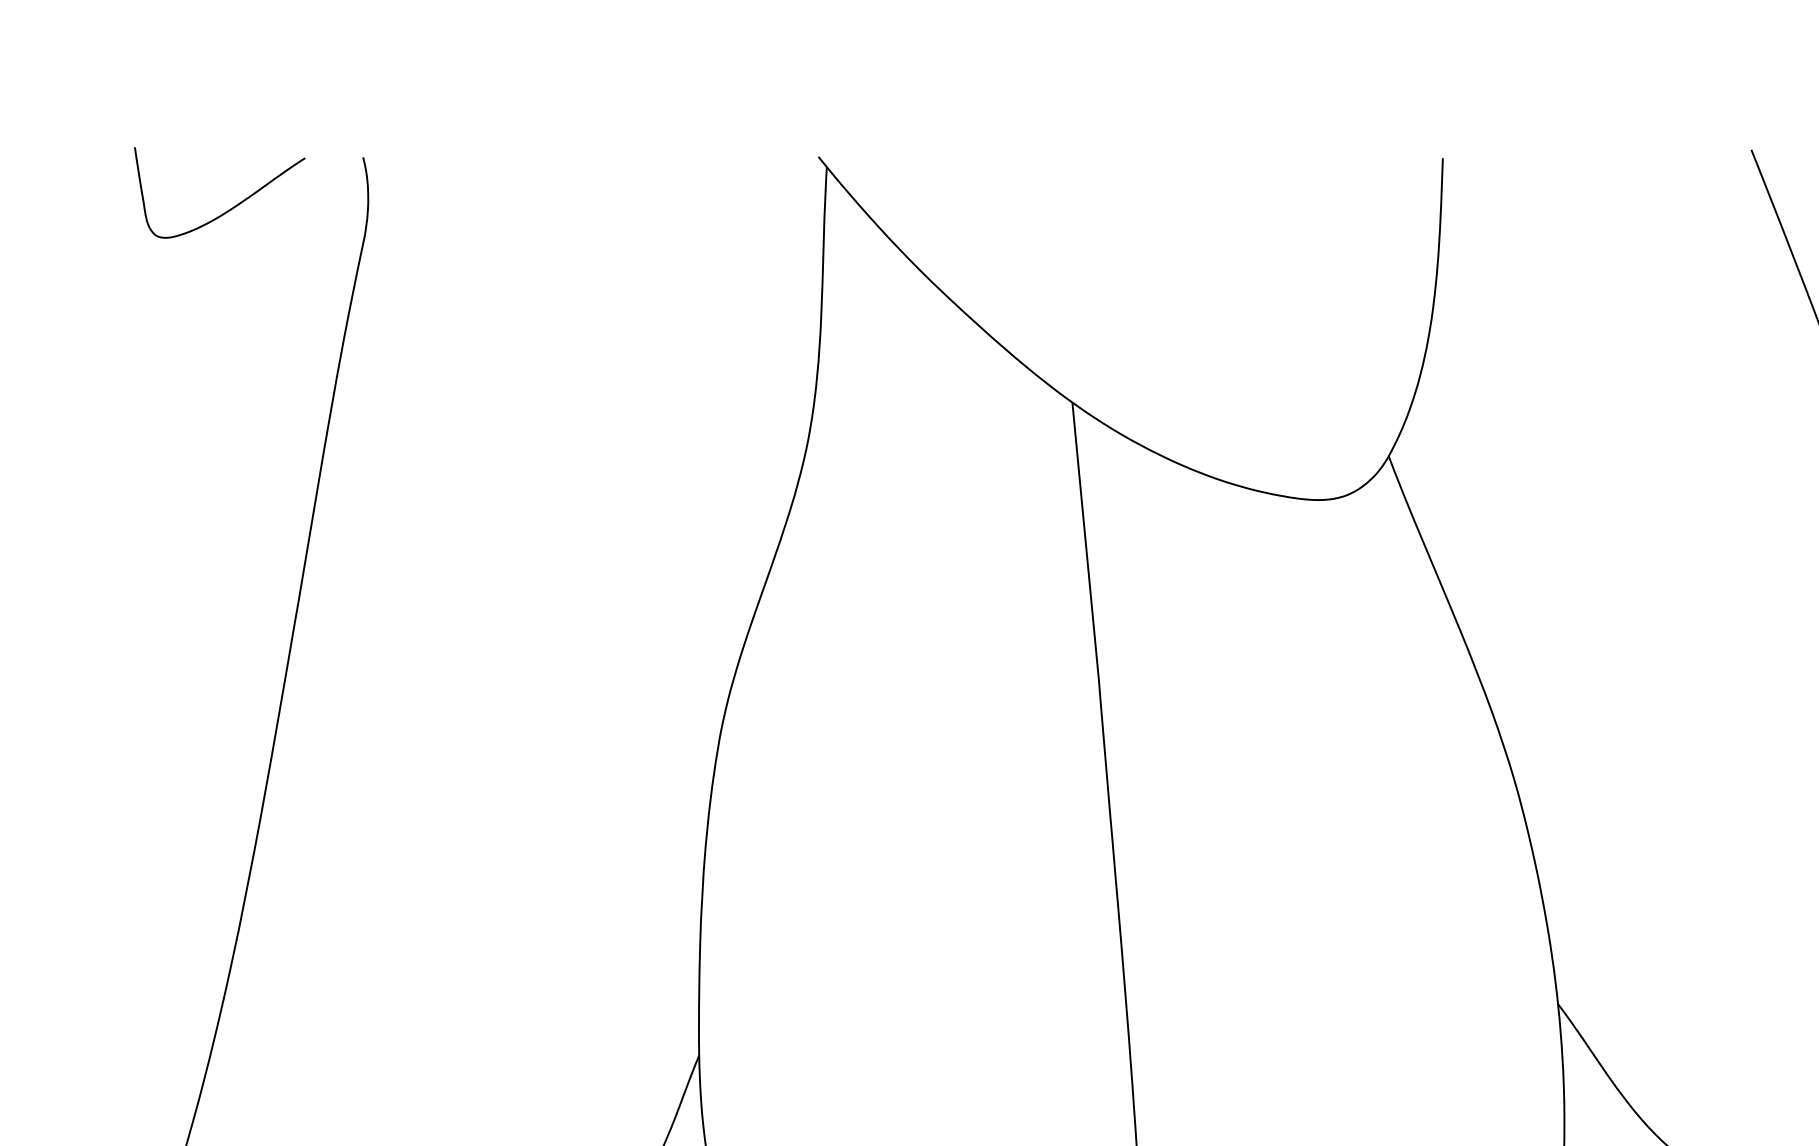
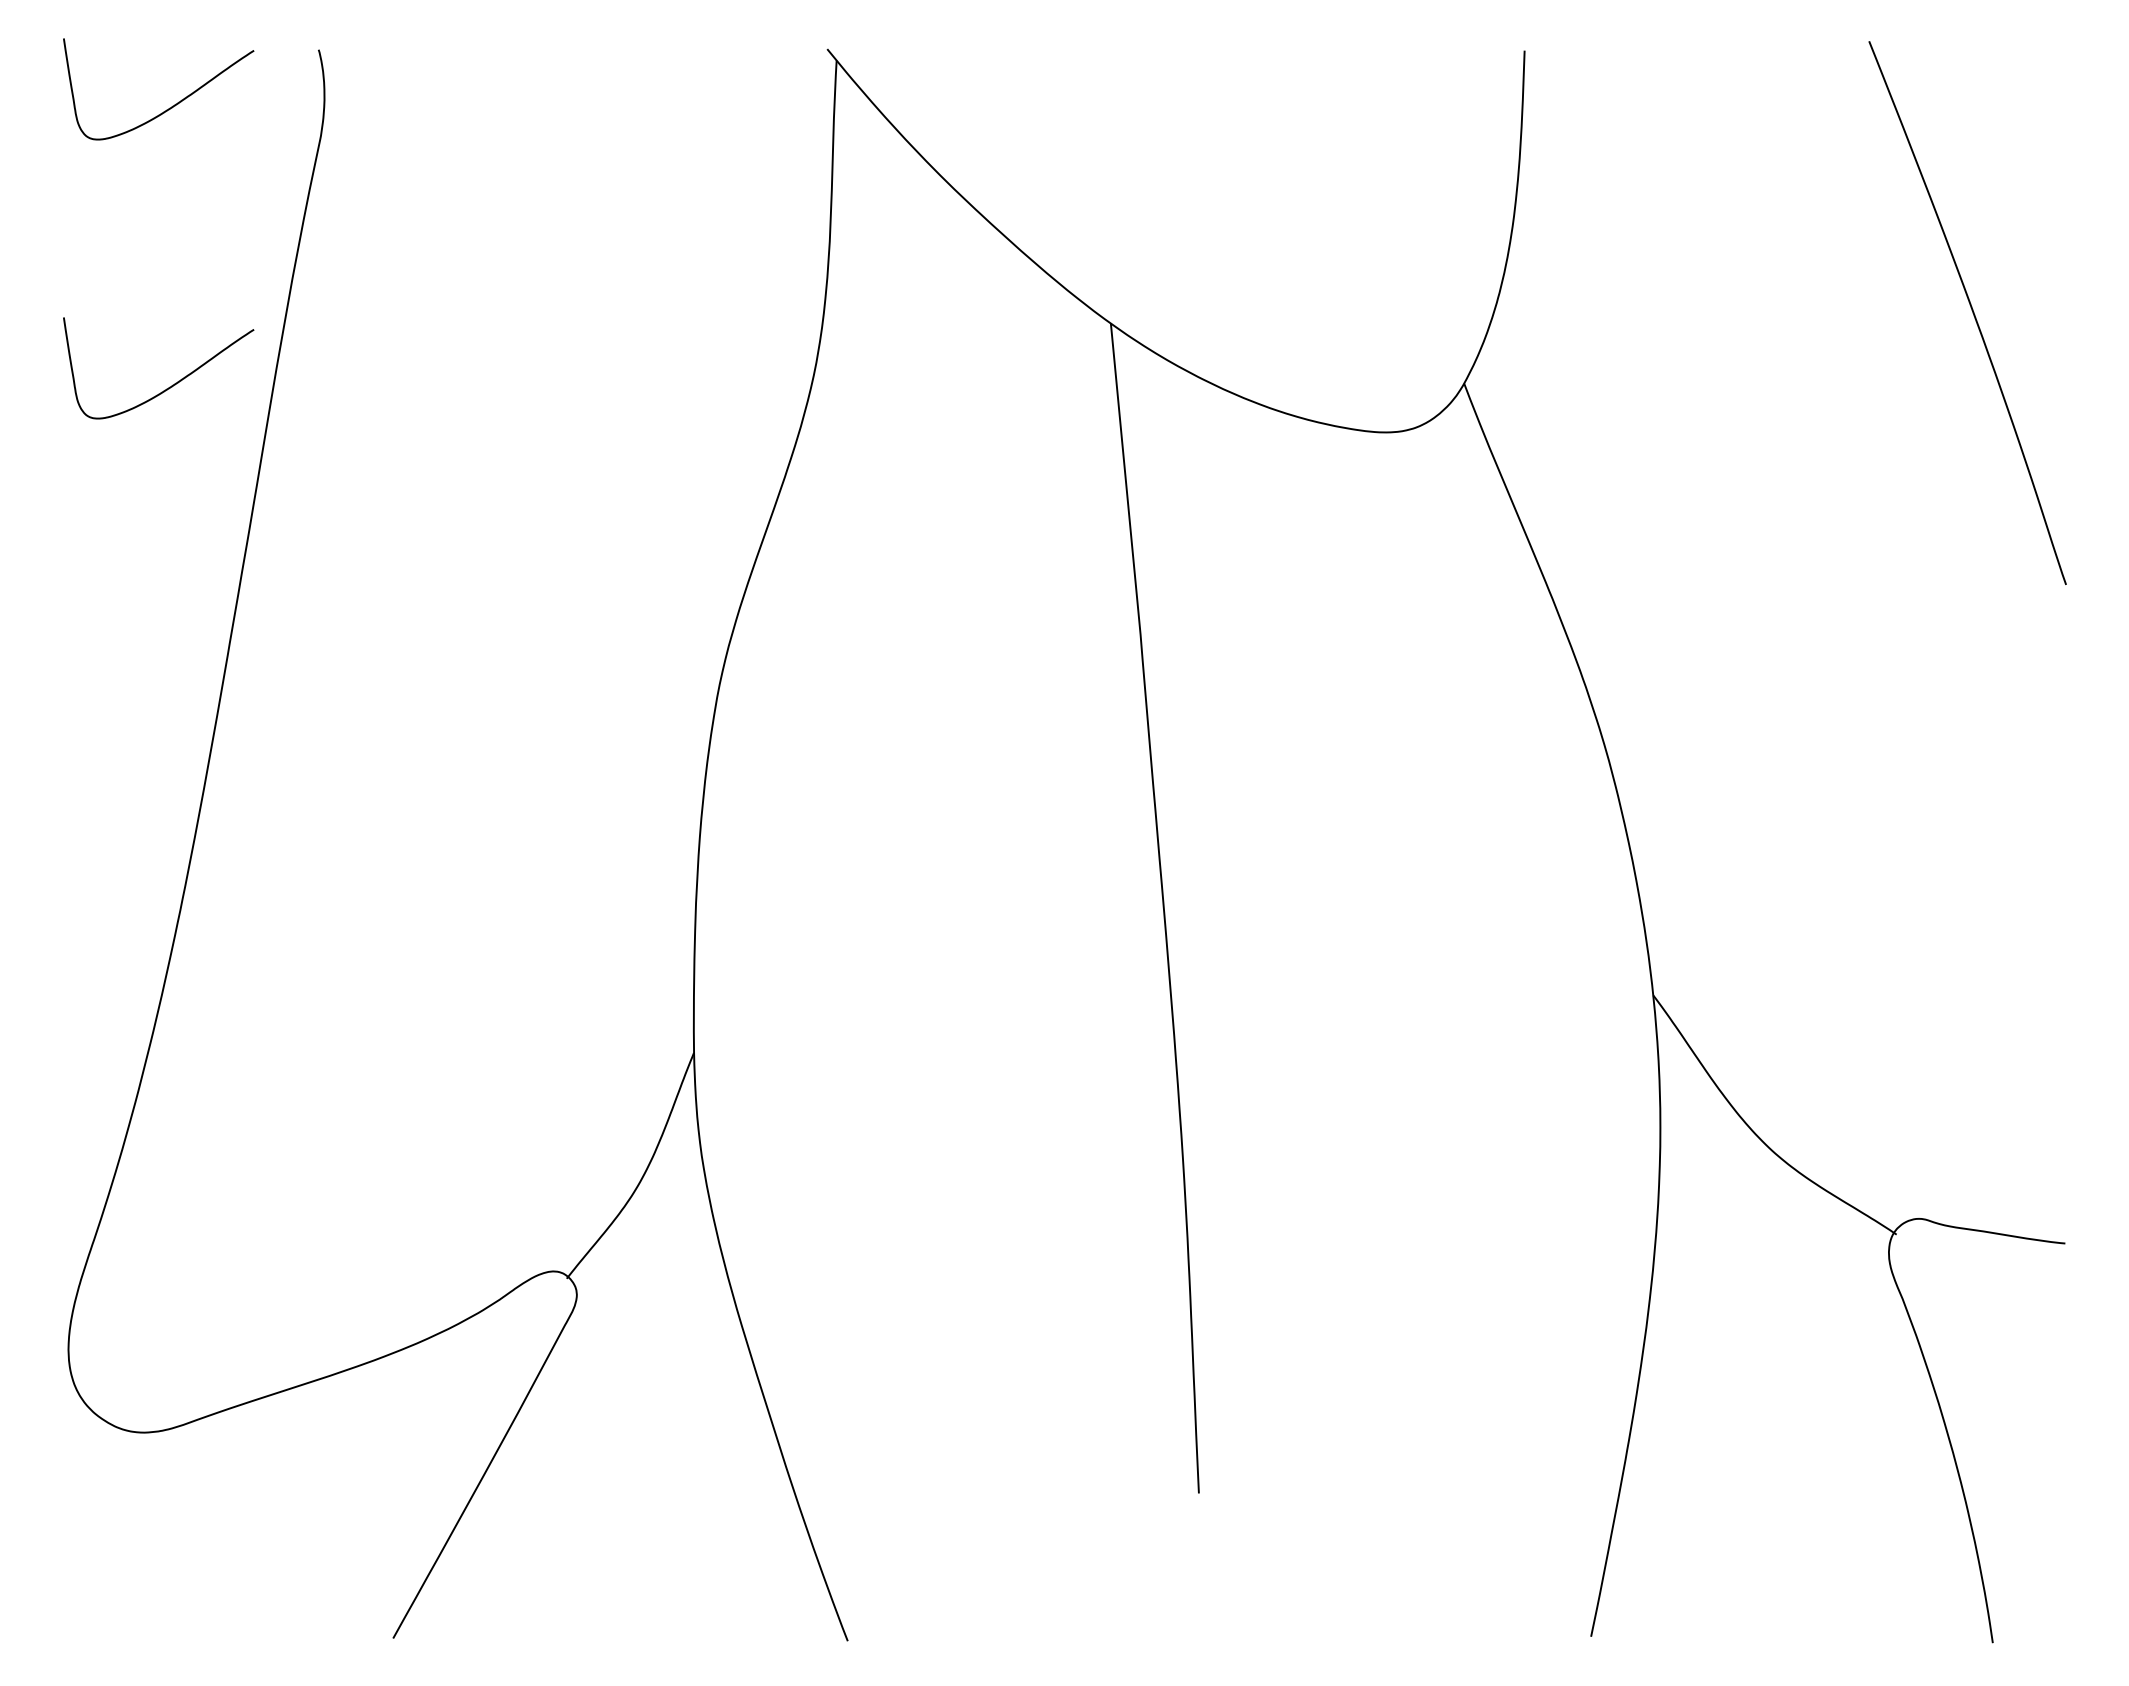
curve: (229, 458) -> (169, 386), added

